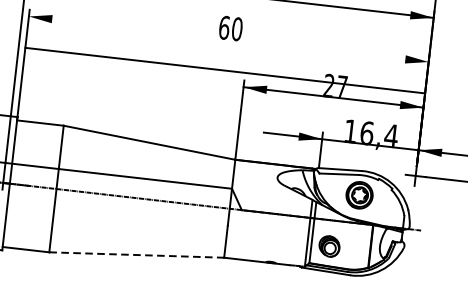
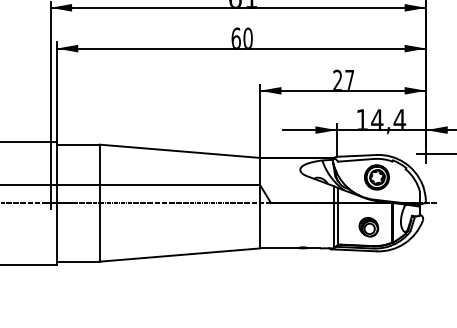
line: (225, 70) -> (241, 48), moved
text: (367, 133) -> (377, 120), 16,4 -> 14,4
part: (329, 246) -> (368, 227), moved
line: (137, 255) -> (180, 255), dashed -> solid

